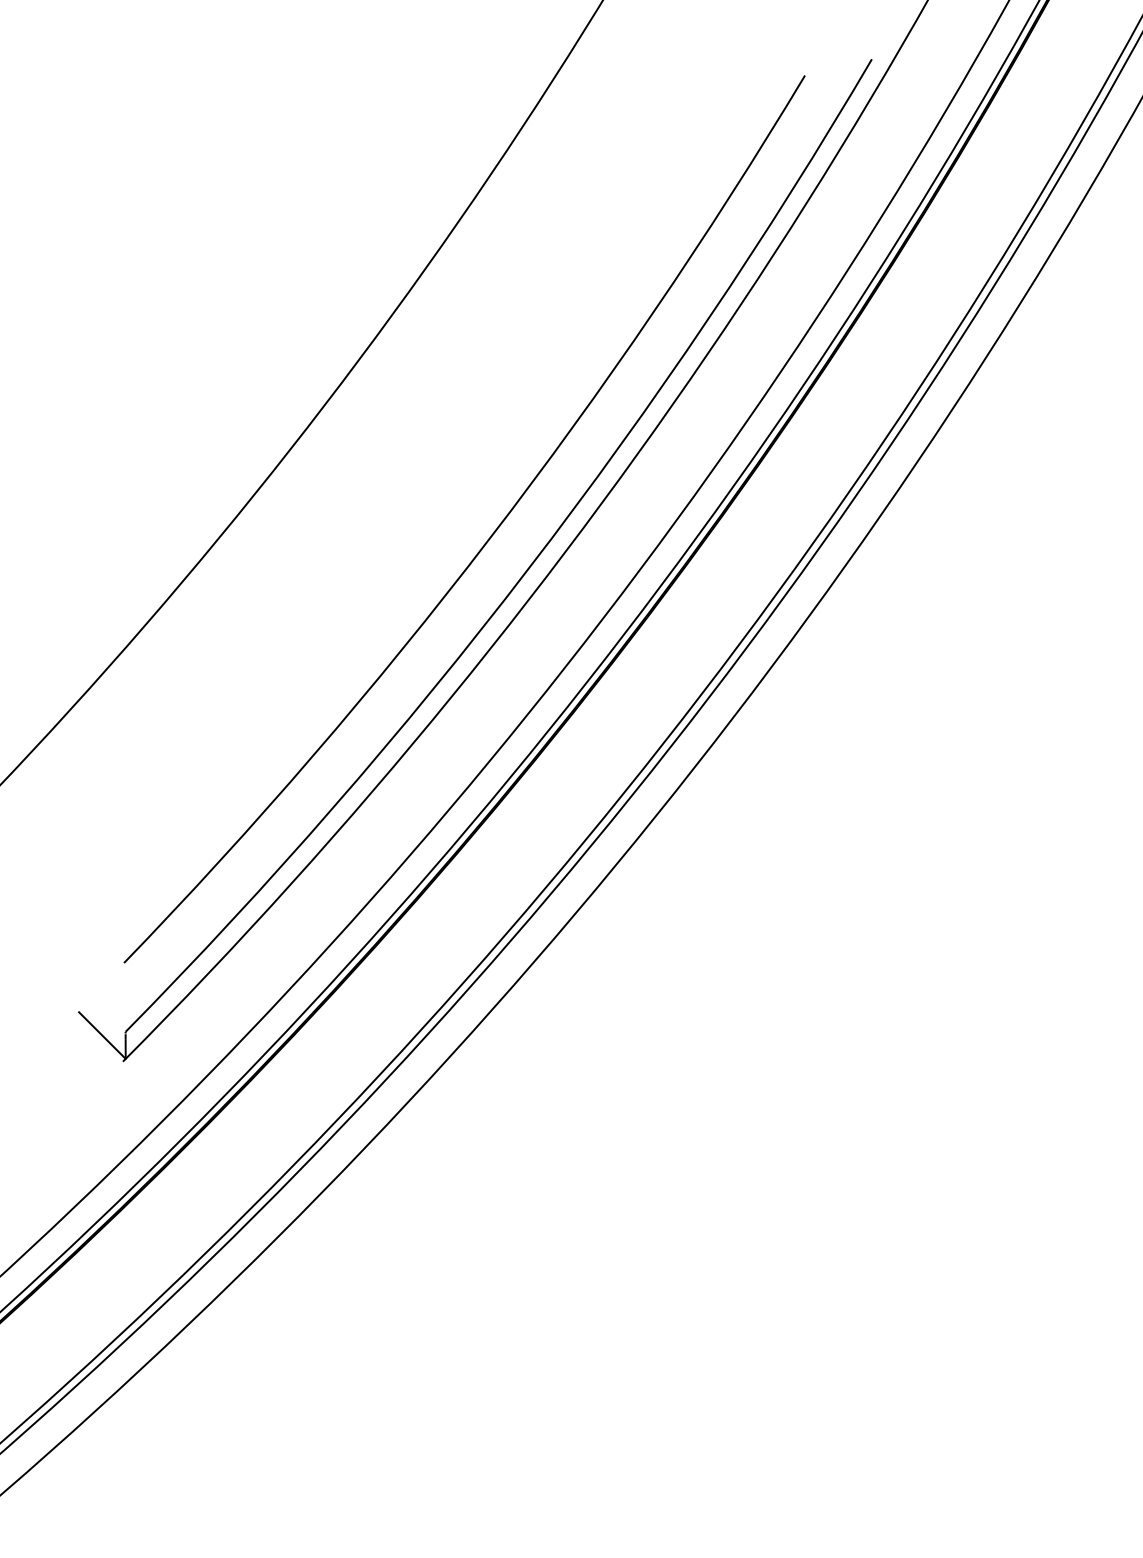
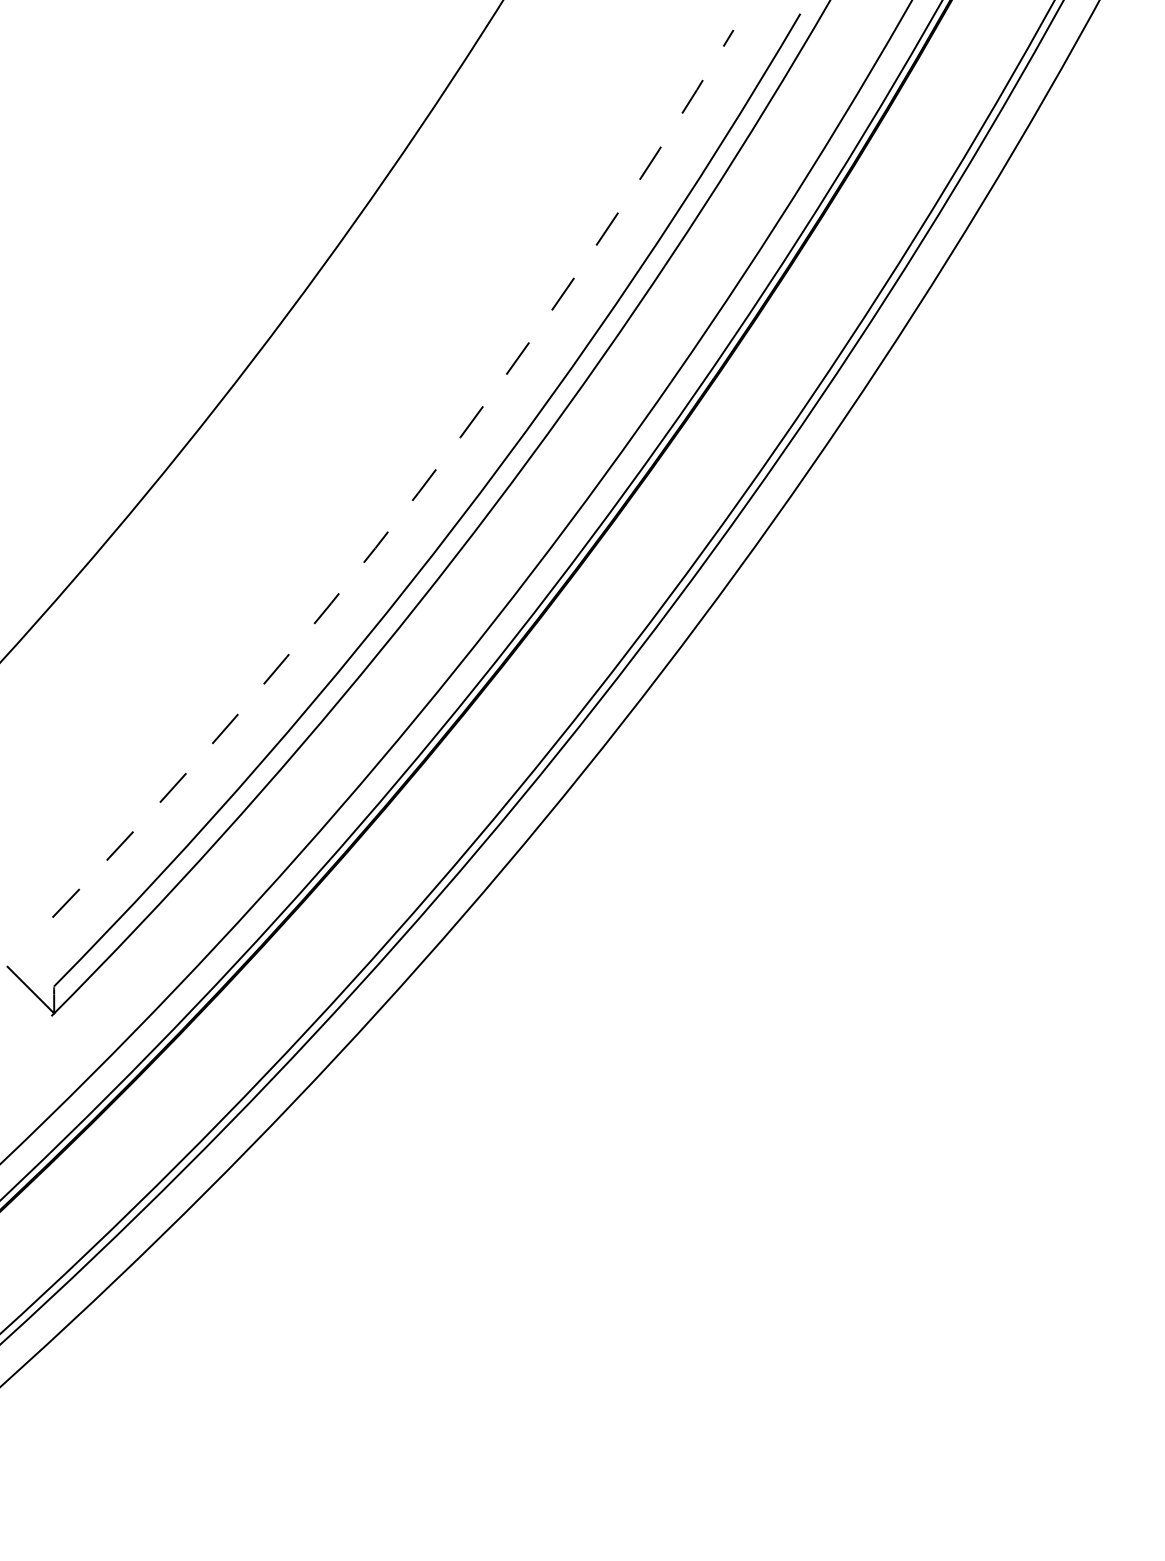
arc: (490, 538) -> (418, 493), solid -> dashed

